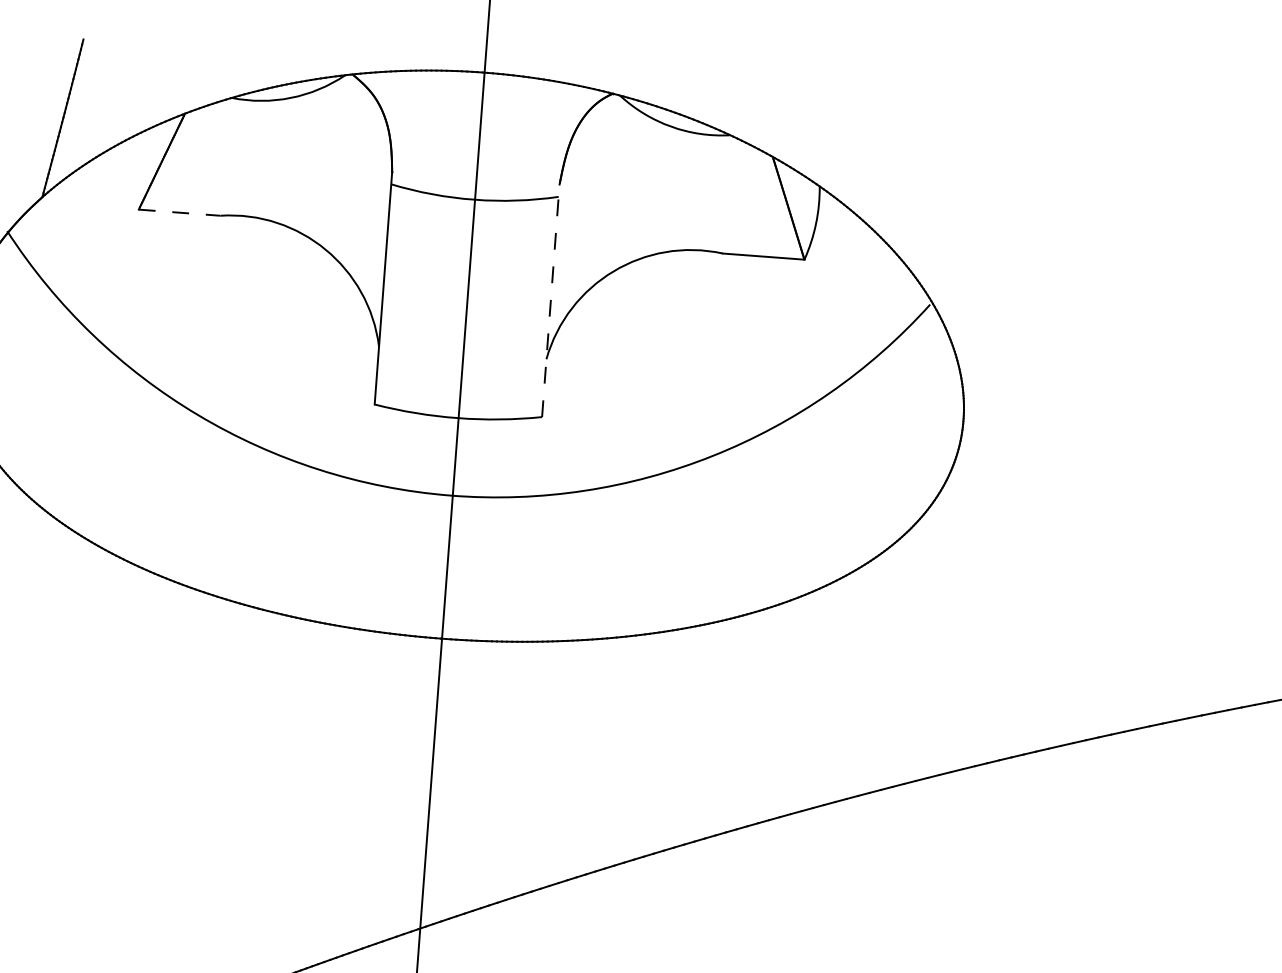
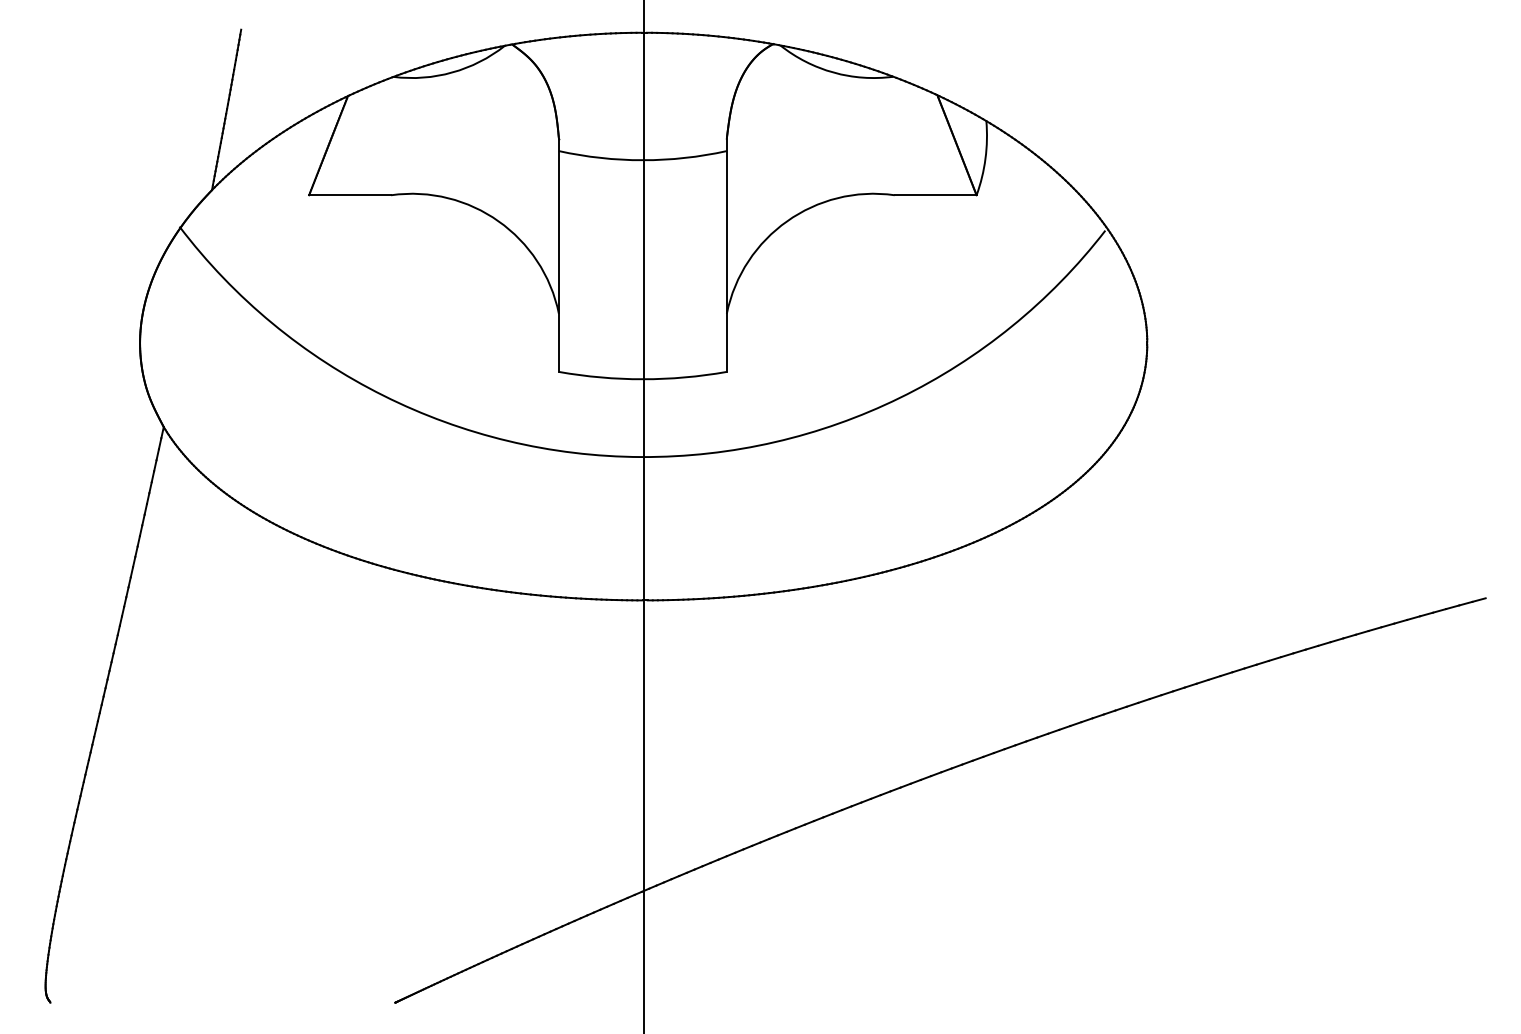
line: (180, 212) -> (350, 195), dashed -> solid
line: (550, 300) -> (726, 255), dashed -> solid

